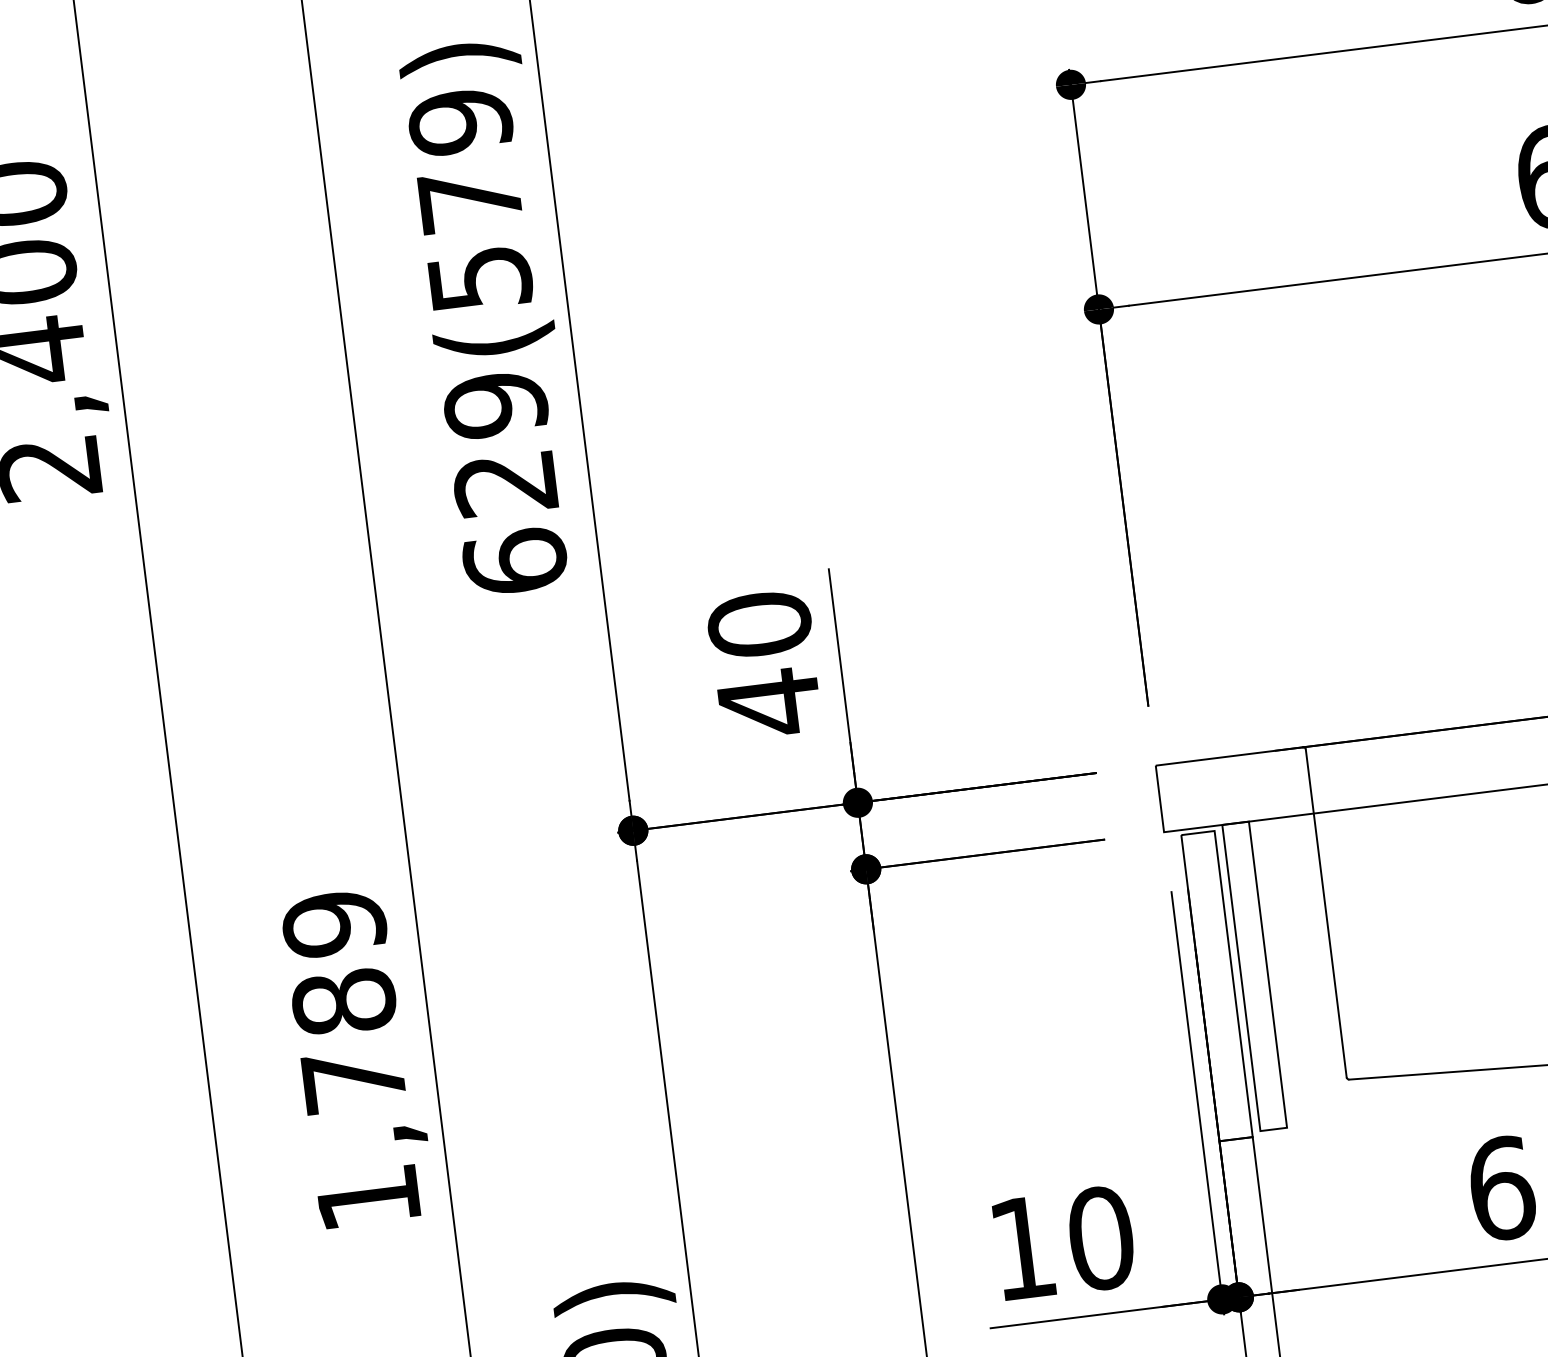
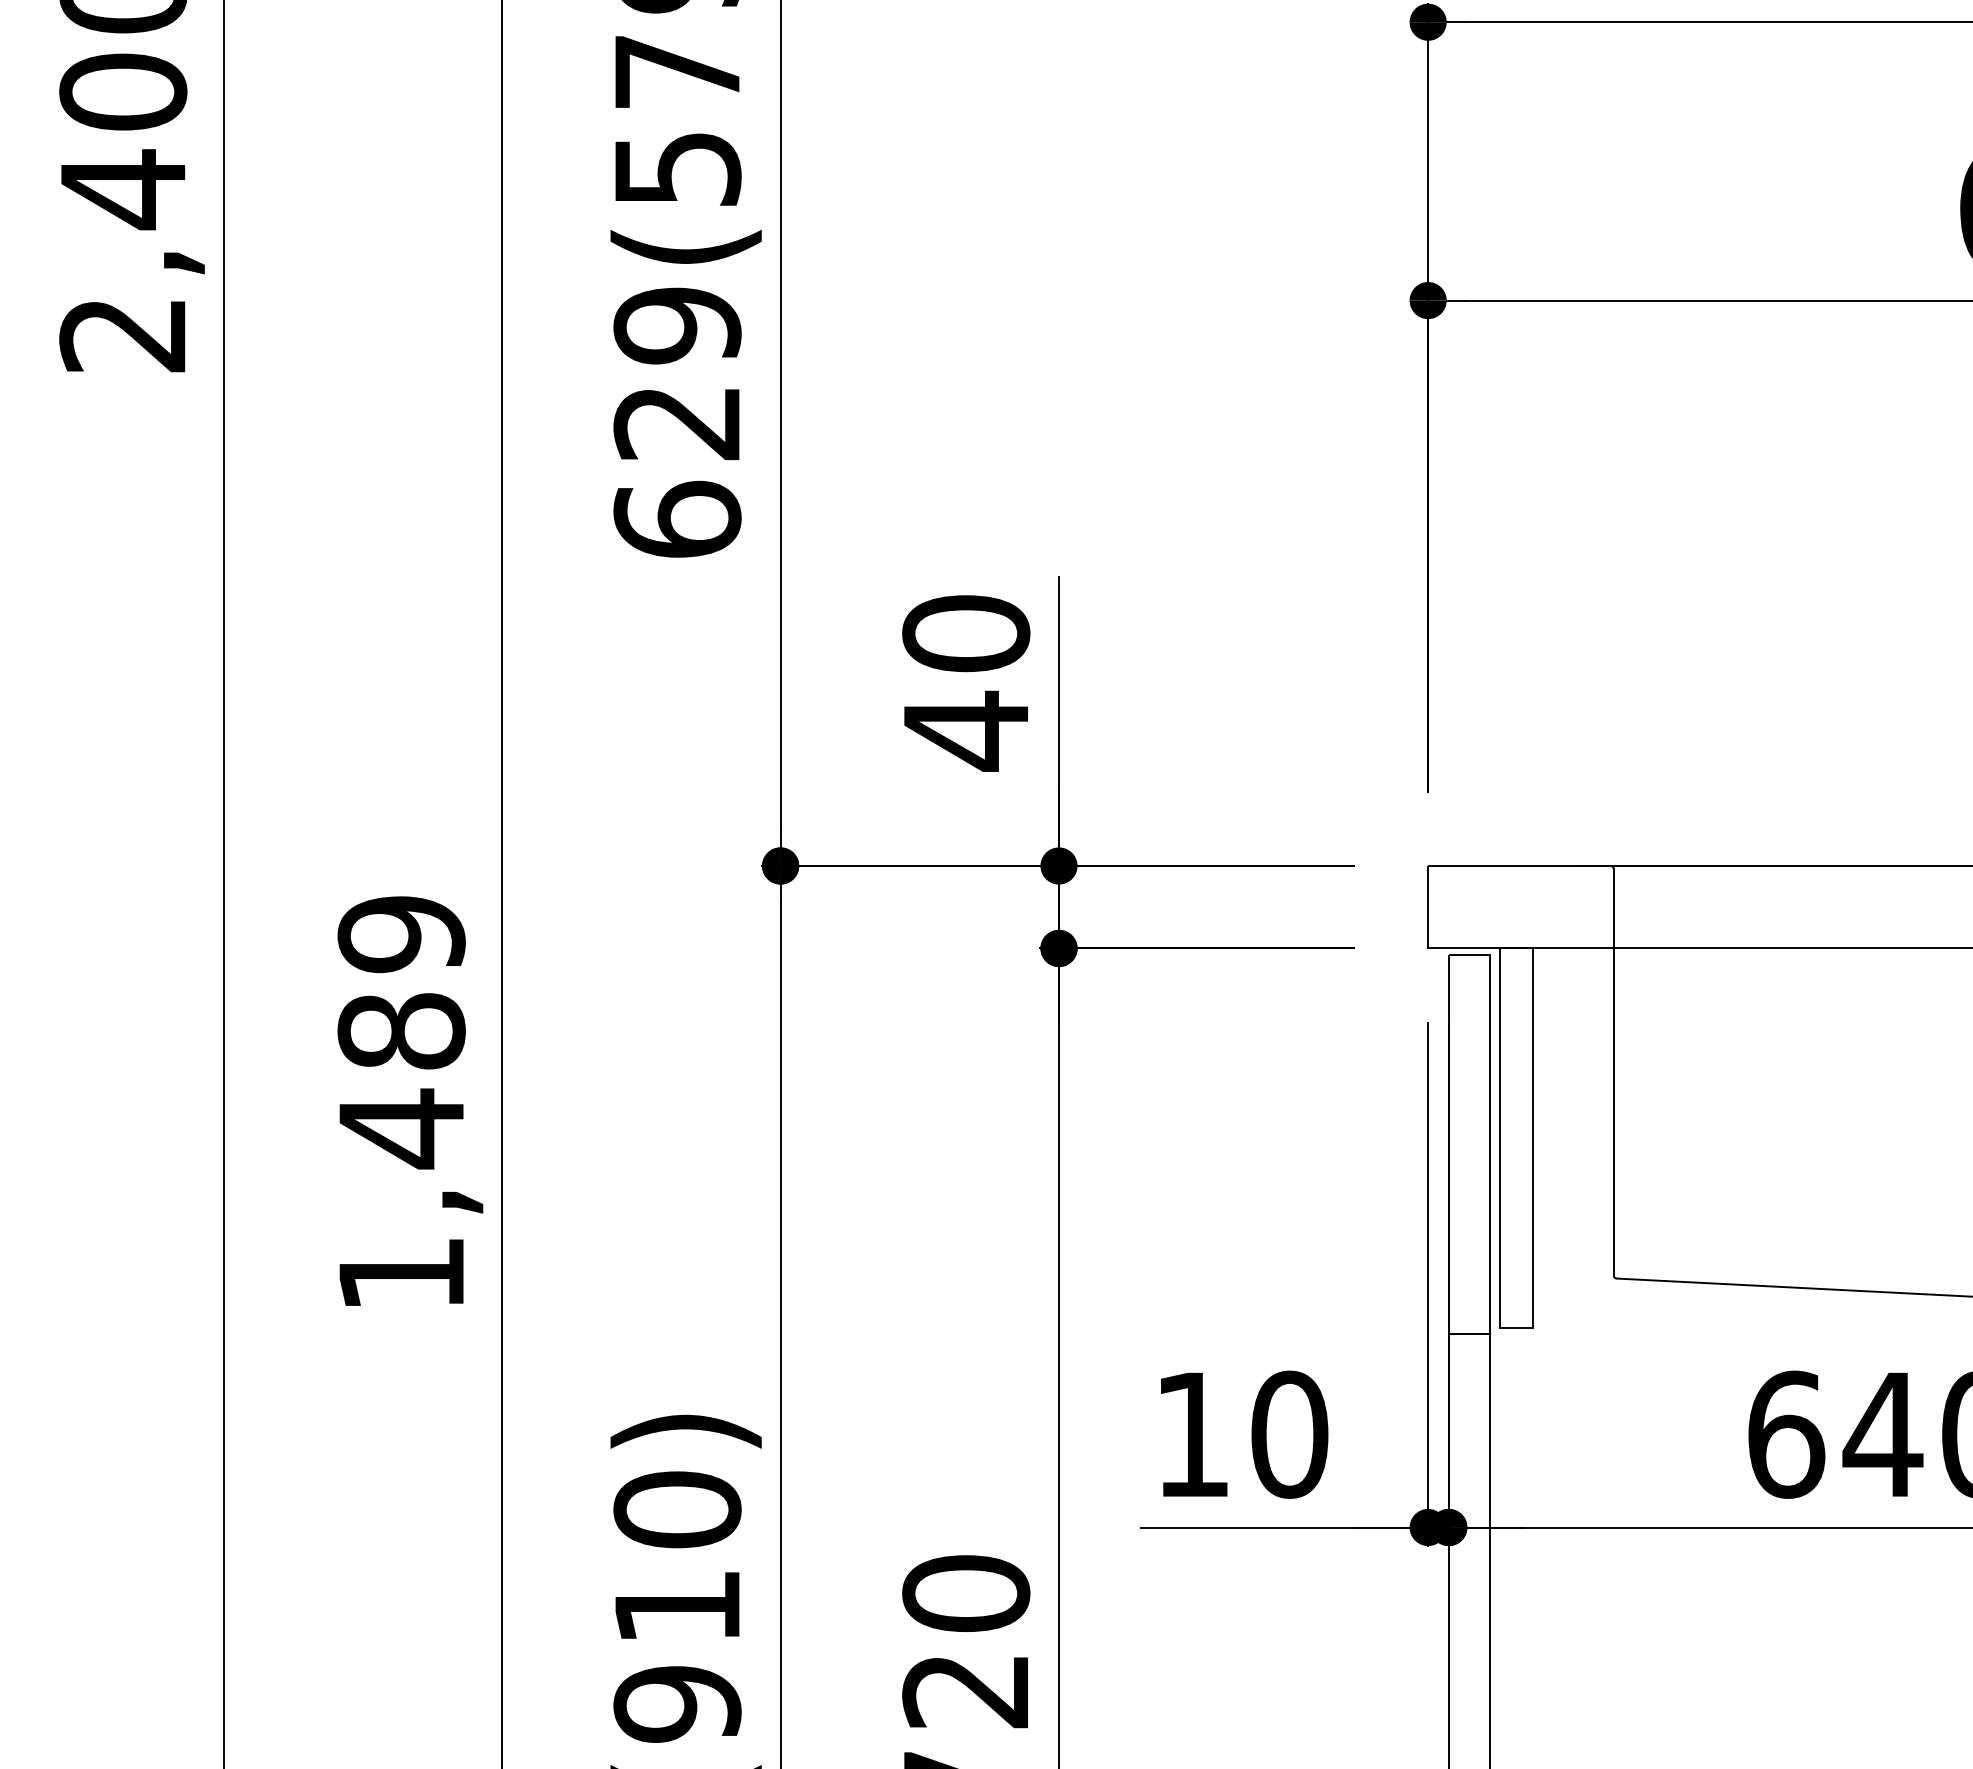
text: (353, 1080) -> (401, 1128), 1,789 -> 1,489

